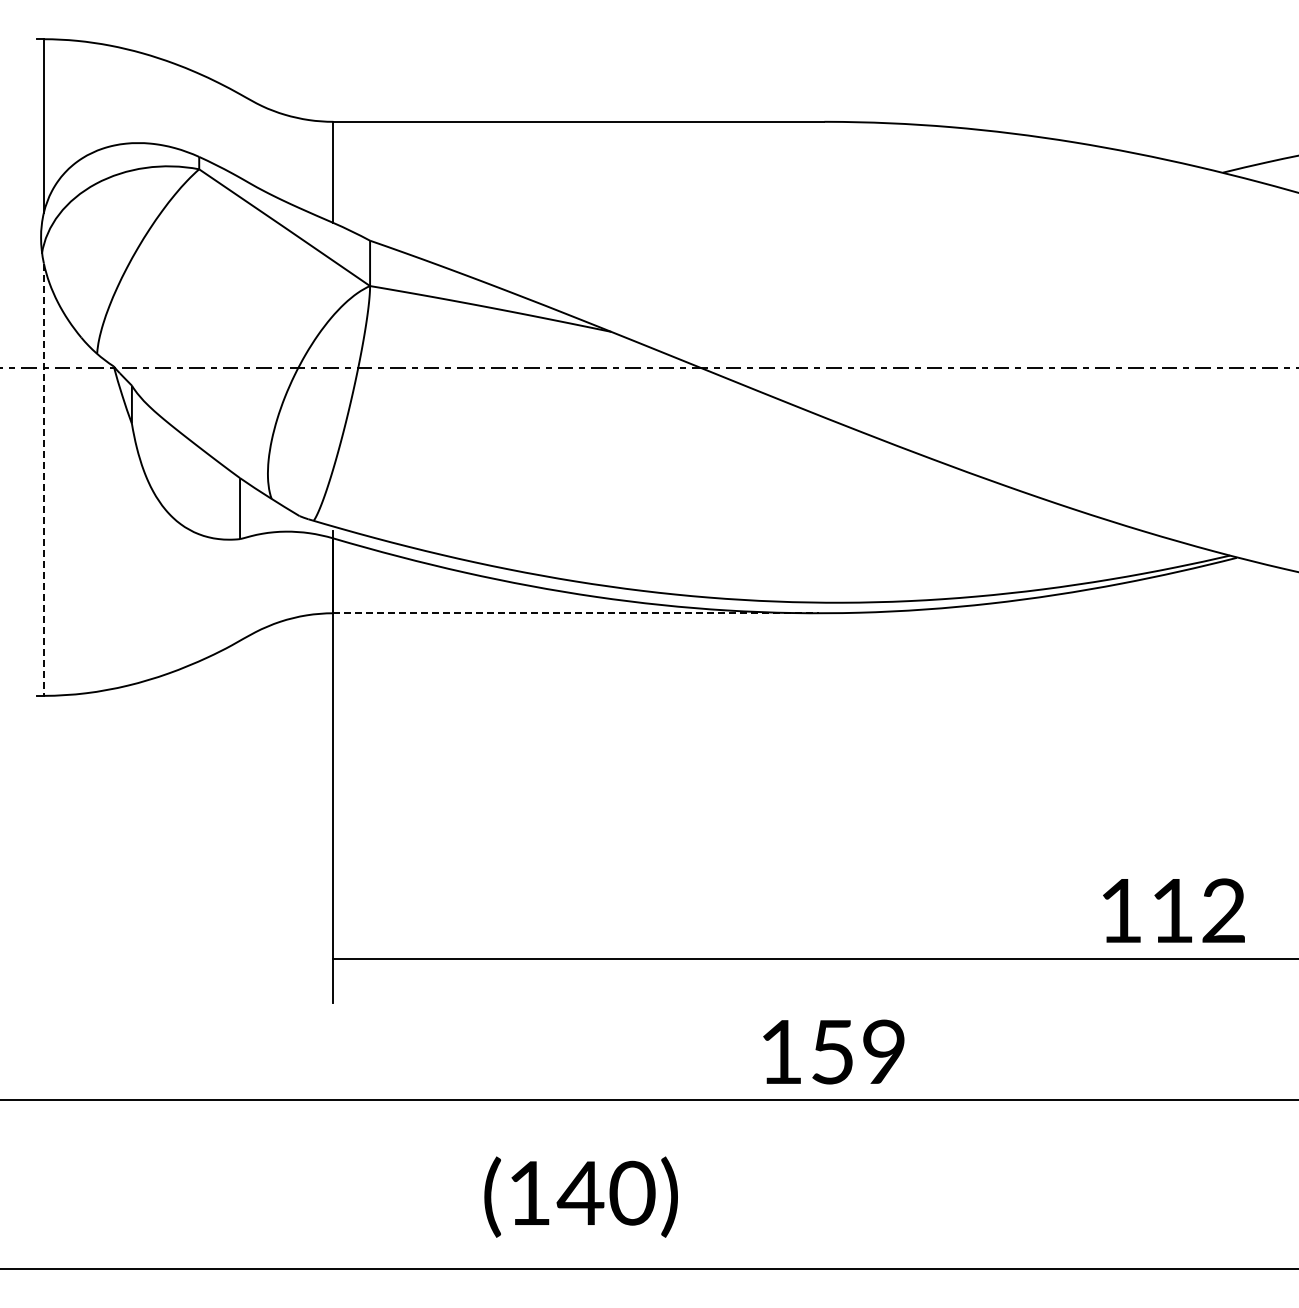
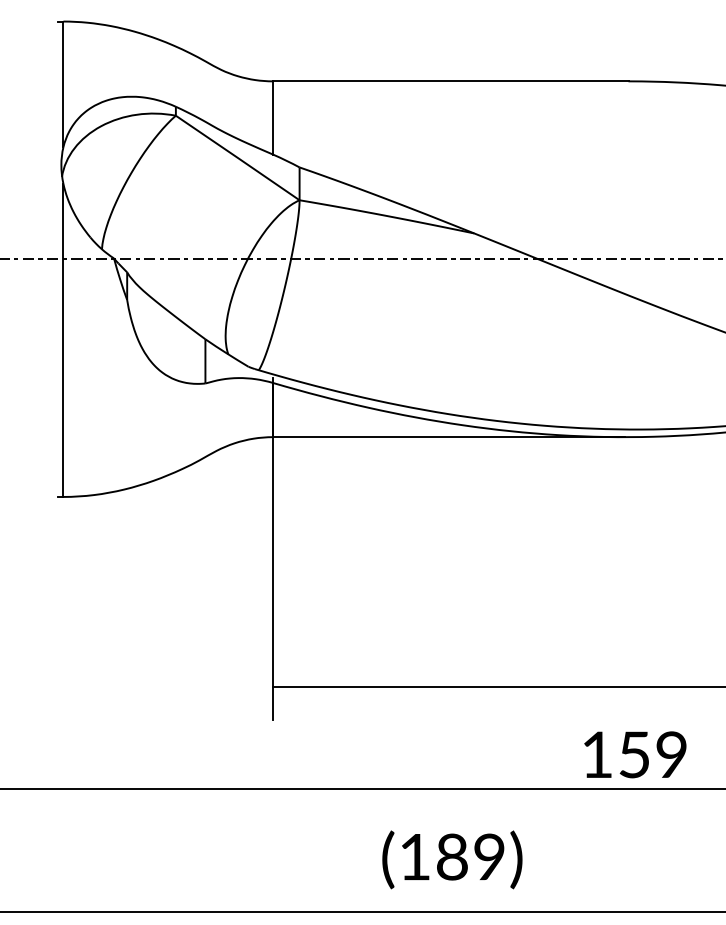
line: (43, 480) -> (63, 341), dashed -> solid
line: (576, 613) -> (449, 437), dashed -> solid
text: (605, 1192) -> (470, 856), (140) -> (189)

